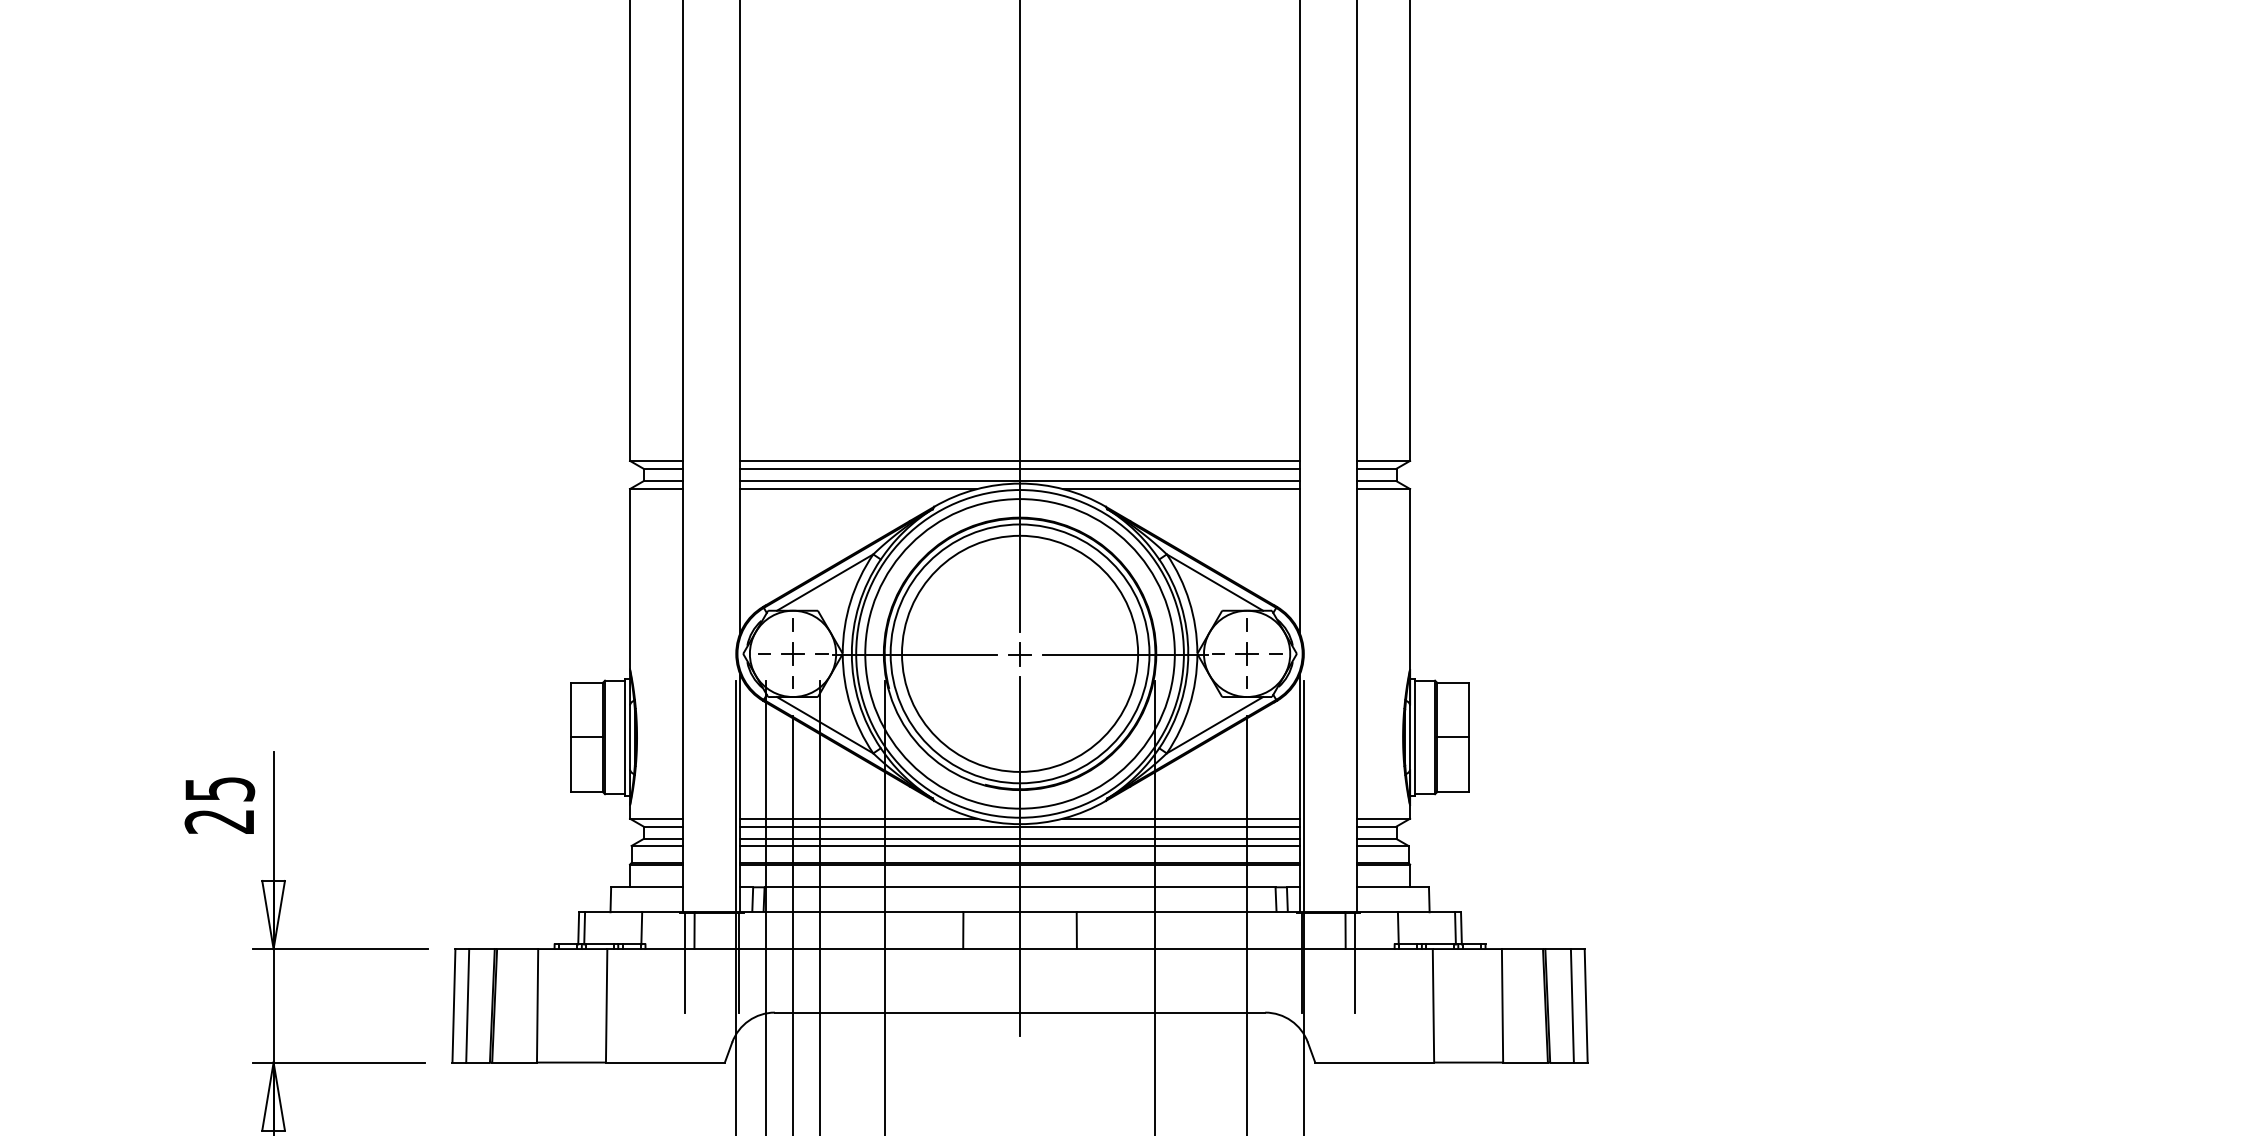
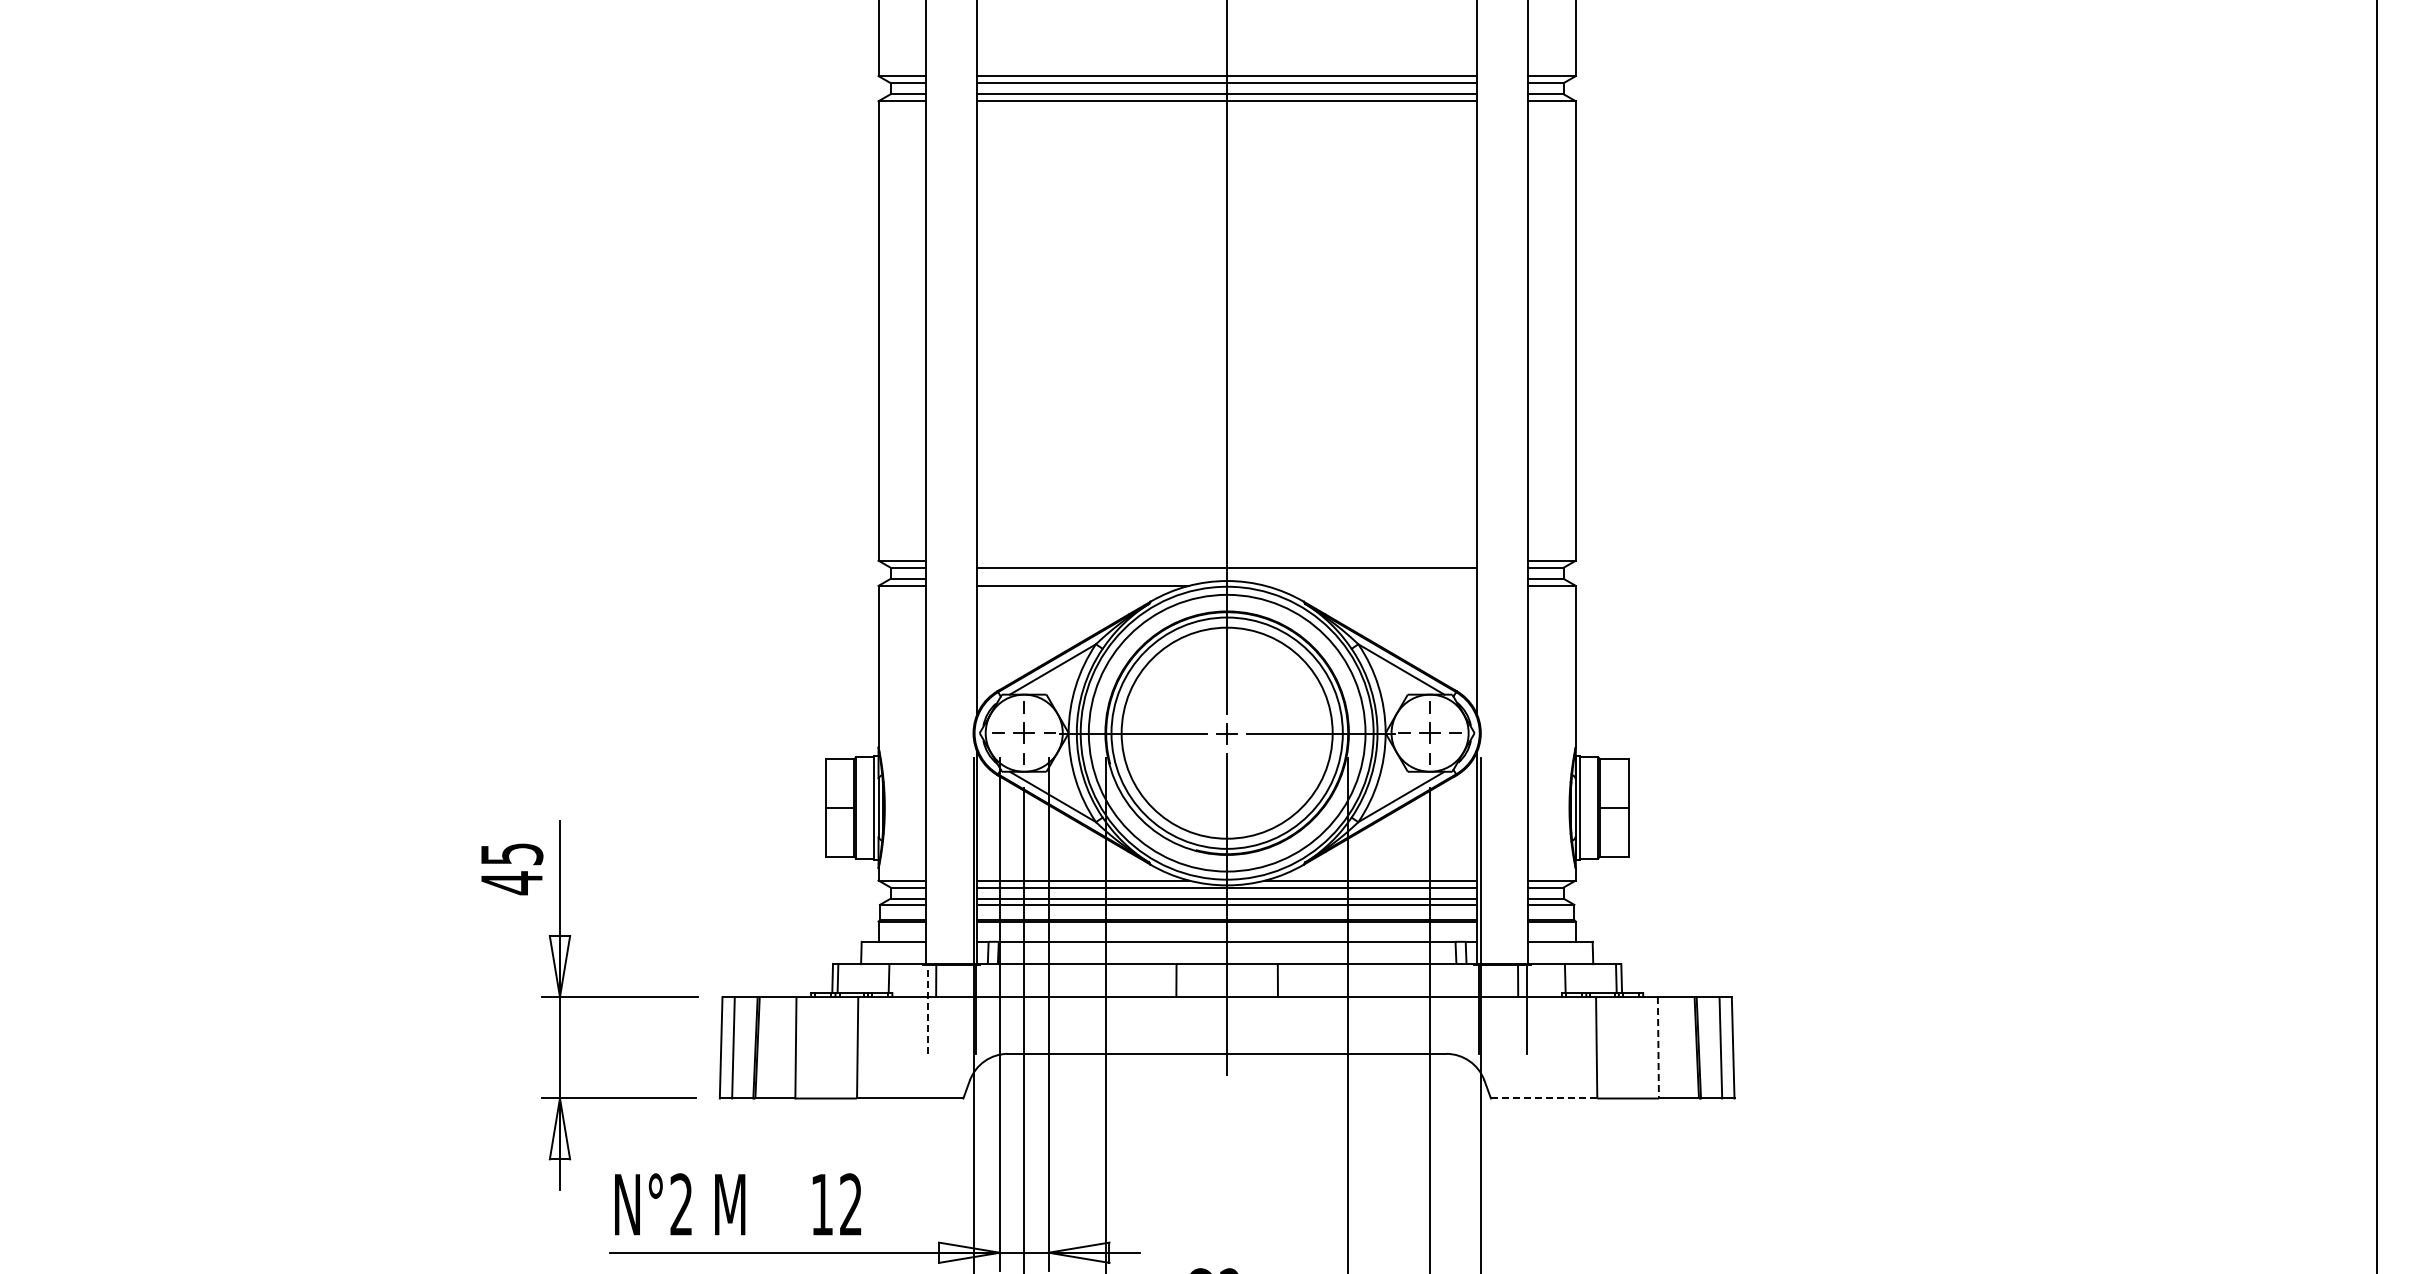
line: (1020, 460) -> (1227, 560), removed
line: (1020, 480) -> (1227, 578), removed
line: (1181, 488) -> (1371, 585), removed
text: (219, 822) -> (511, 883), 25 -> 45
line: (684, 962) -> (927, 1009), solid -> dashed
line: (1502, 1005) -> (1658, 1047), solid -> dashed
line: (1375, 1062) -> (1544, 1098), solid -> dashed

